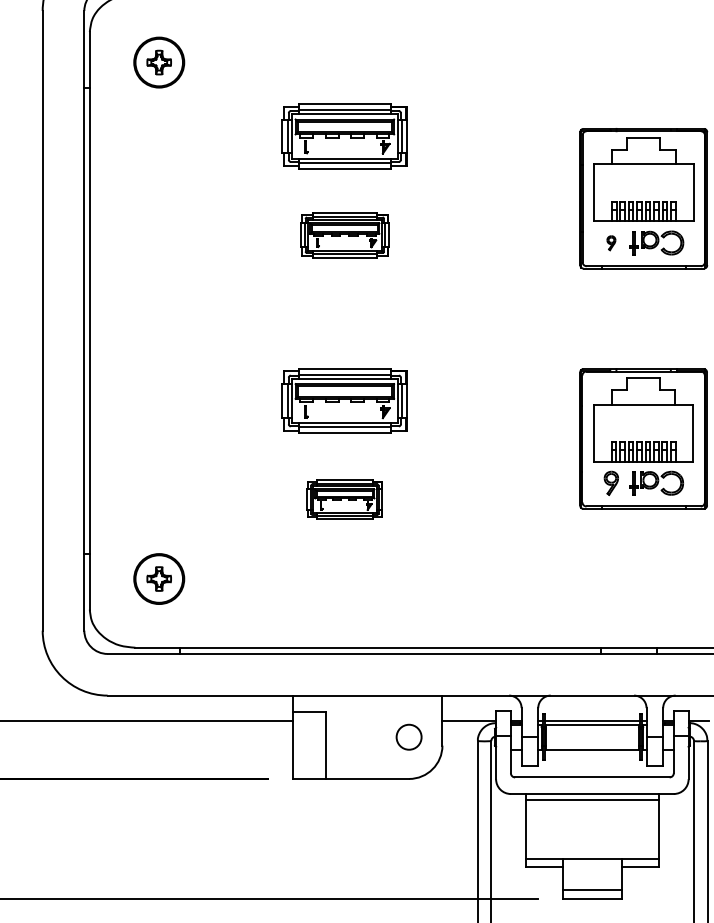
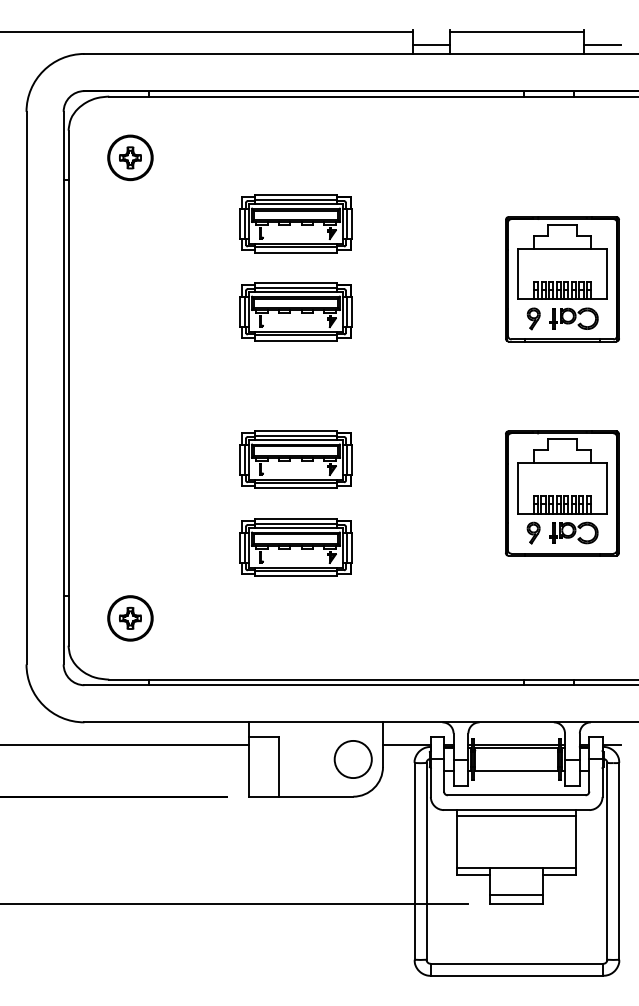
part: (344, 234) -> (295, 311), size x1.43
part: (611, 242) -> (533, 318), size x1.67
part: (344, 499) -> (295, 547), size x1.67
circle: (408, 737) -> (352, 759), size x1.67

